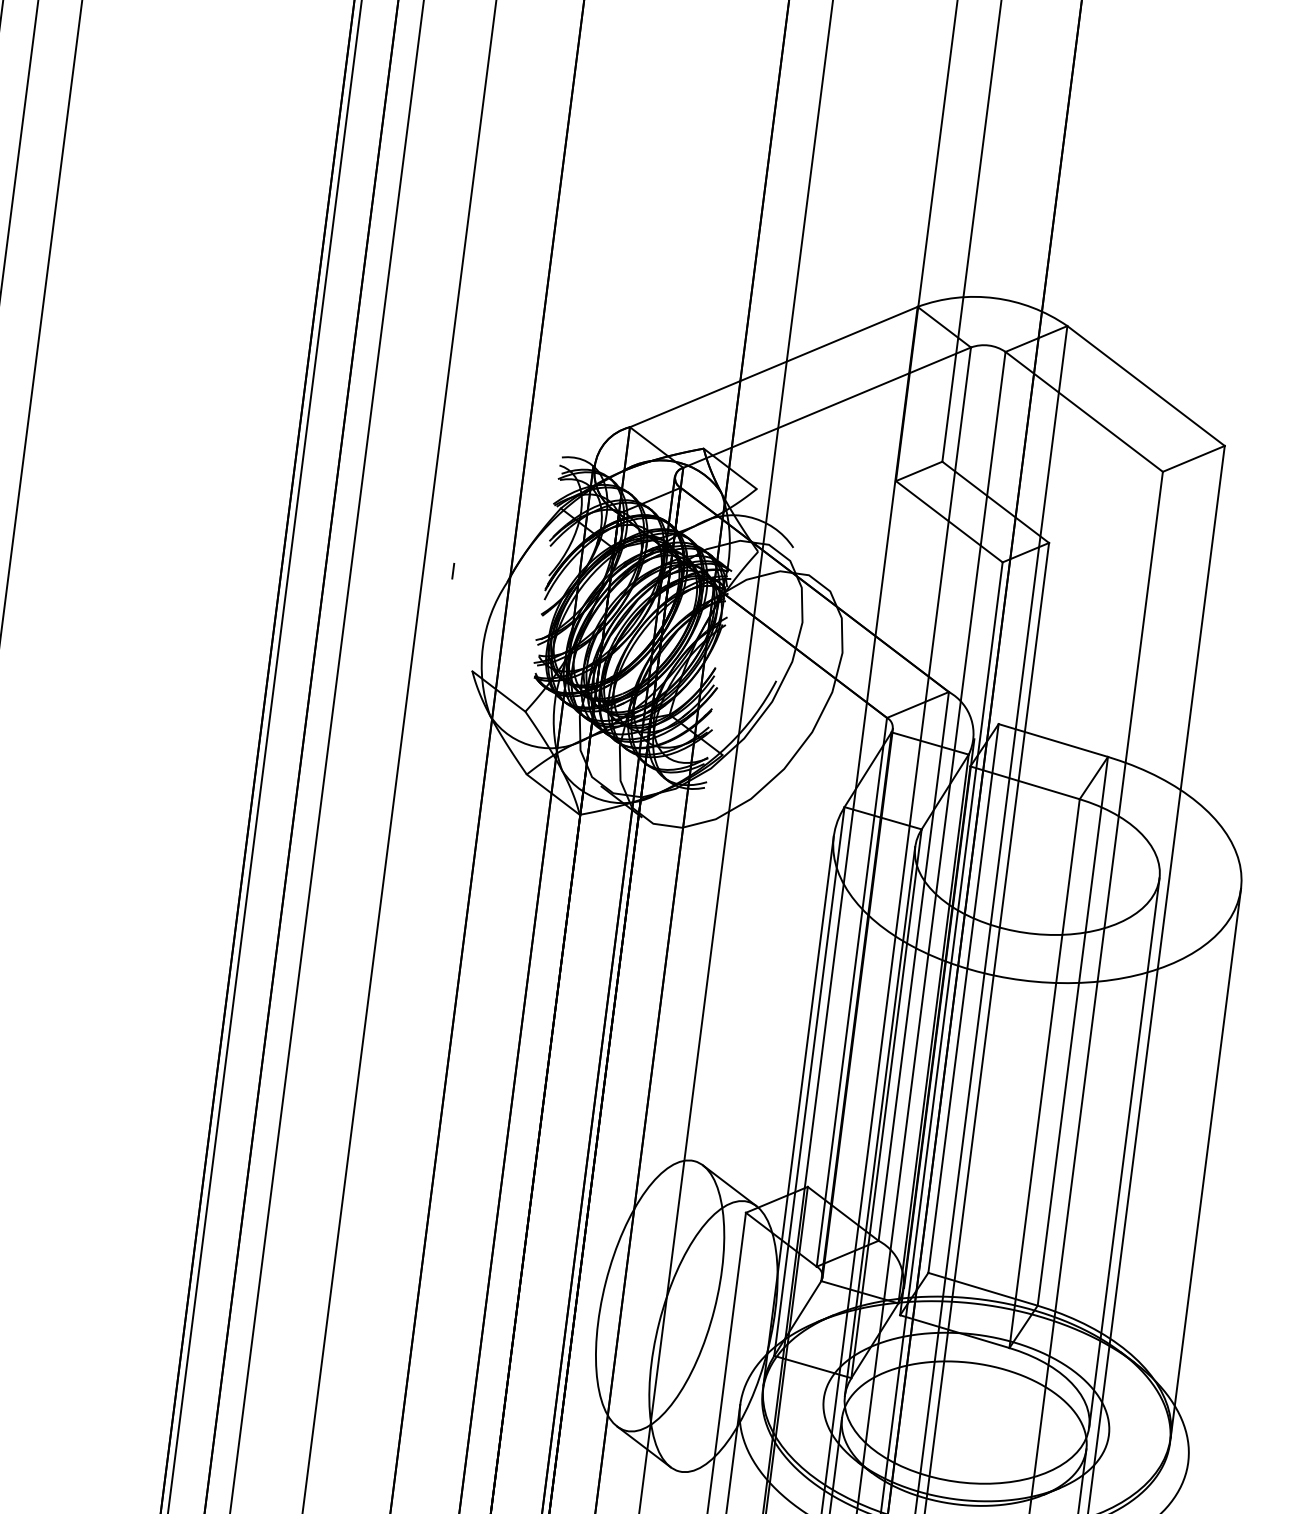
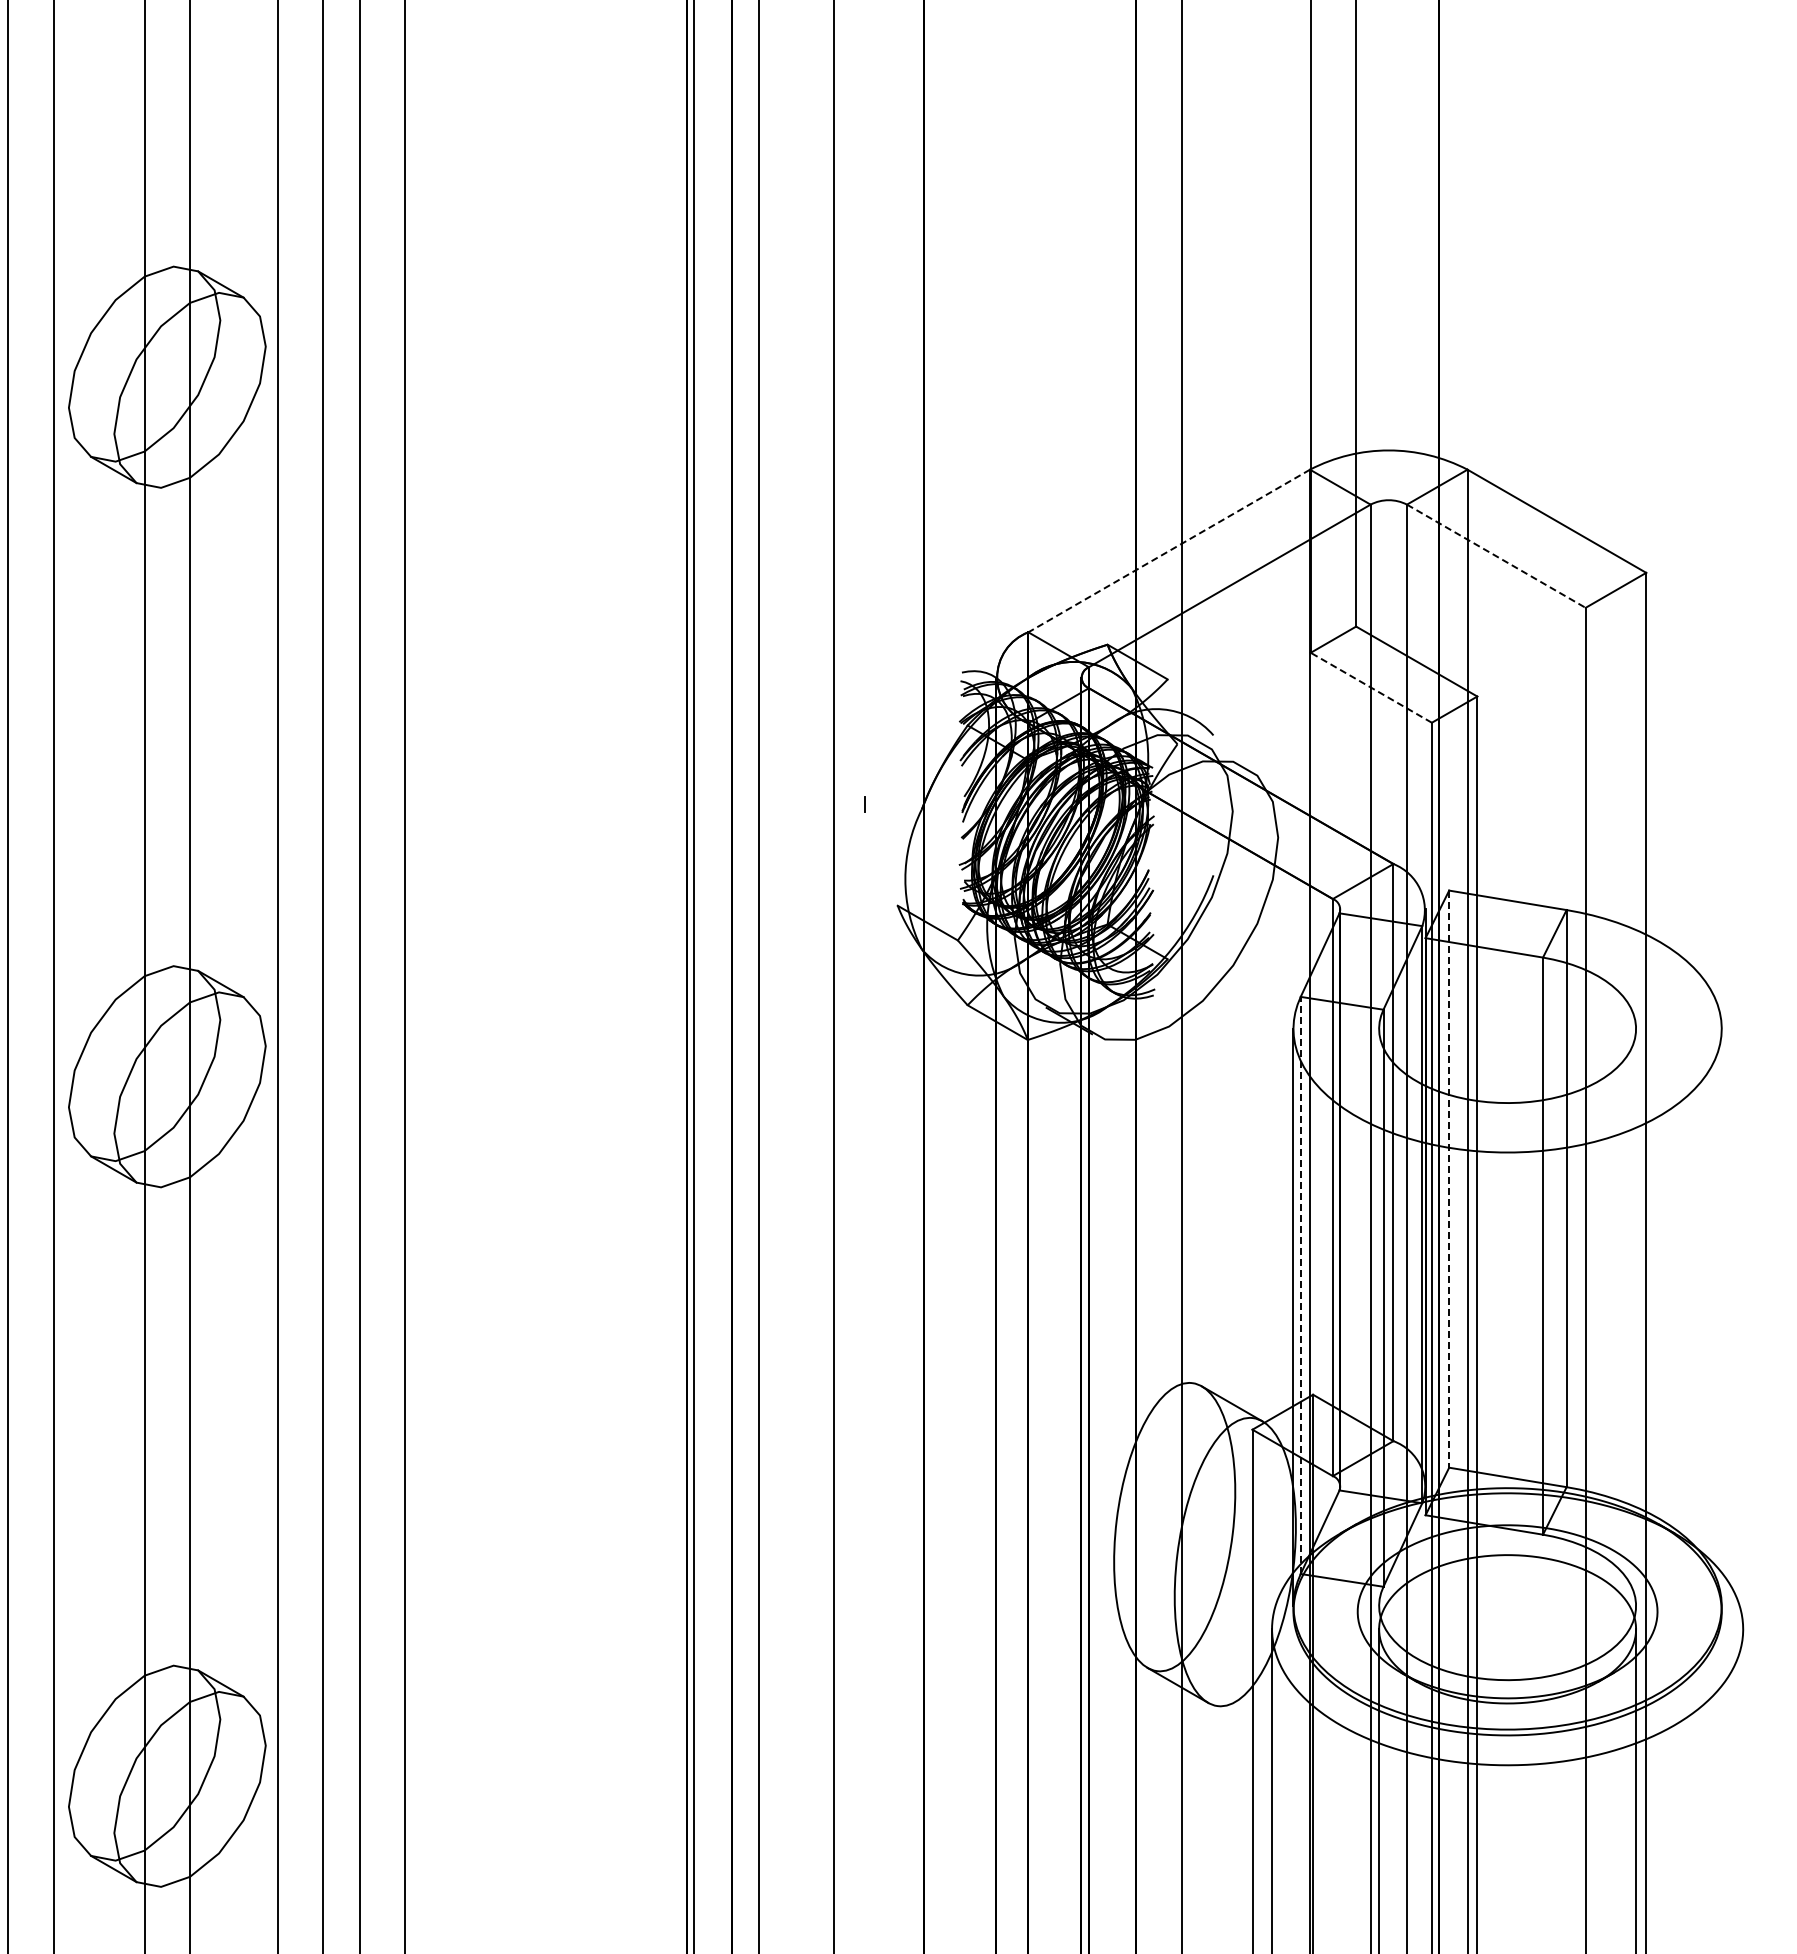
line: (774, 367) -> (1169, 551), solid -> dashed
line: (1084, 412) -> (1496, 556), solid -> dashed
line: (949, 521) -> (1371, 687), solid -> dashed
line: (963, 998) -> (1449, 1179), solid -> dashed
line: (809, 1081) -> (1300, 1285), solid -> dashed
line: (880, 1121) -> (1379, 1317), removed
line: (1124, 1152) -> (1636, 1317), removed
line: (1205, 1163) -> (1721, 1317), removed

